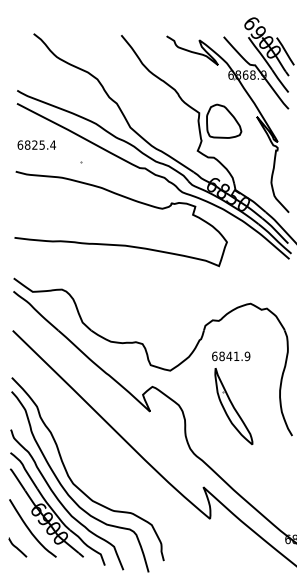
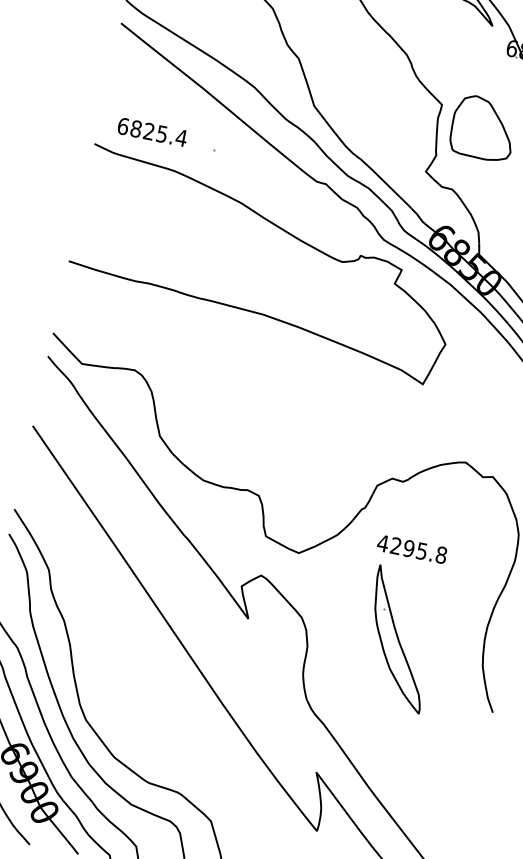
text: (36, 144) -> (152, 131), moved
text: (230, 356) -> (411, 549), 6841.9 -> 4295.8

